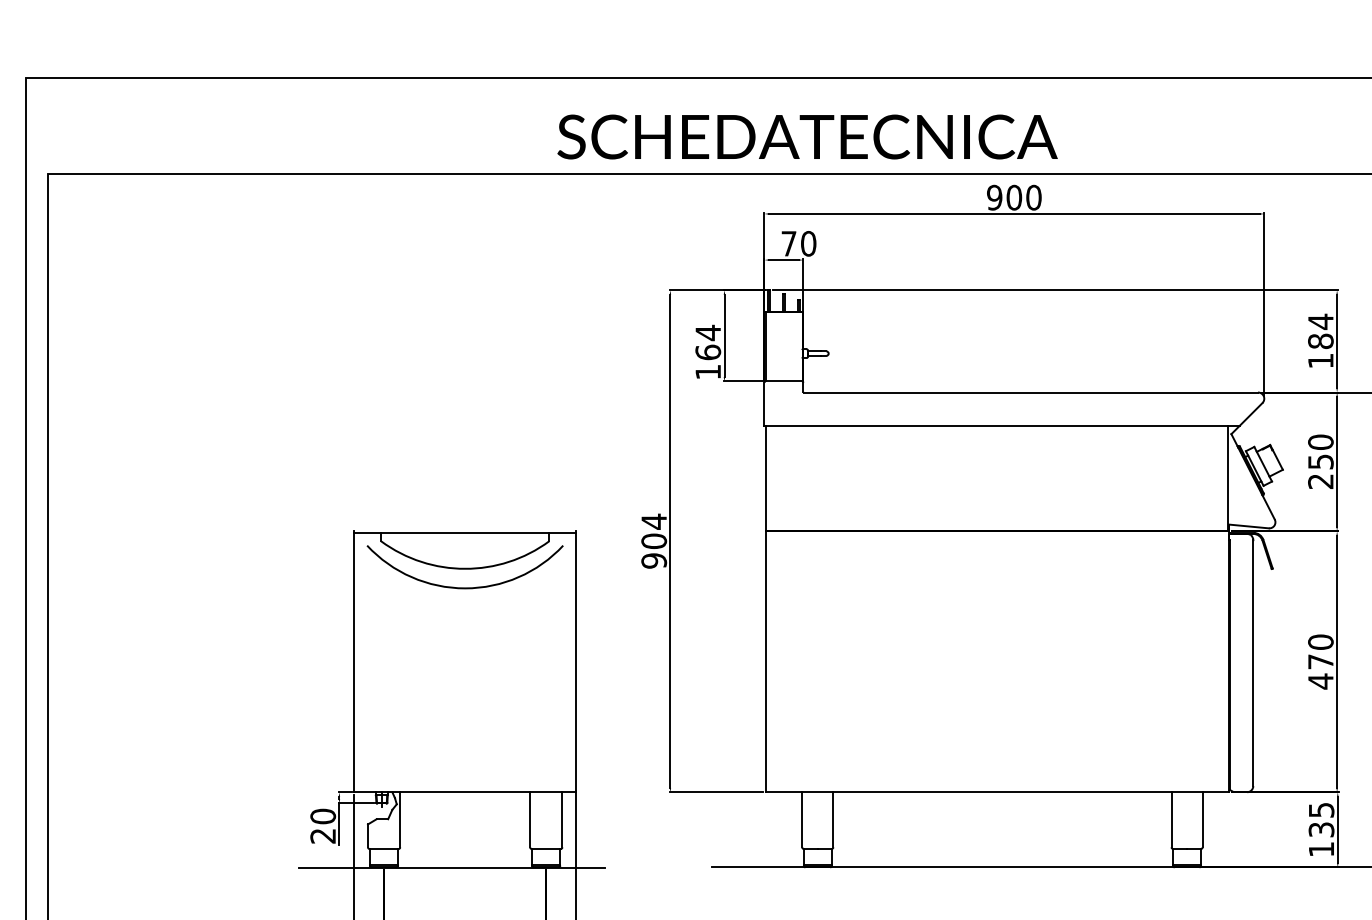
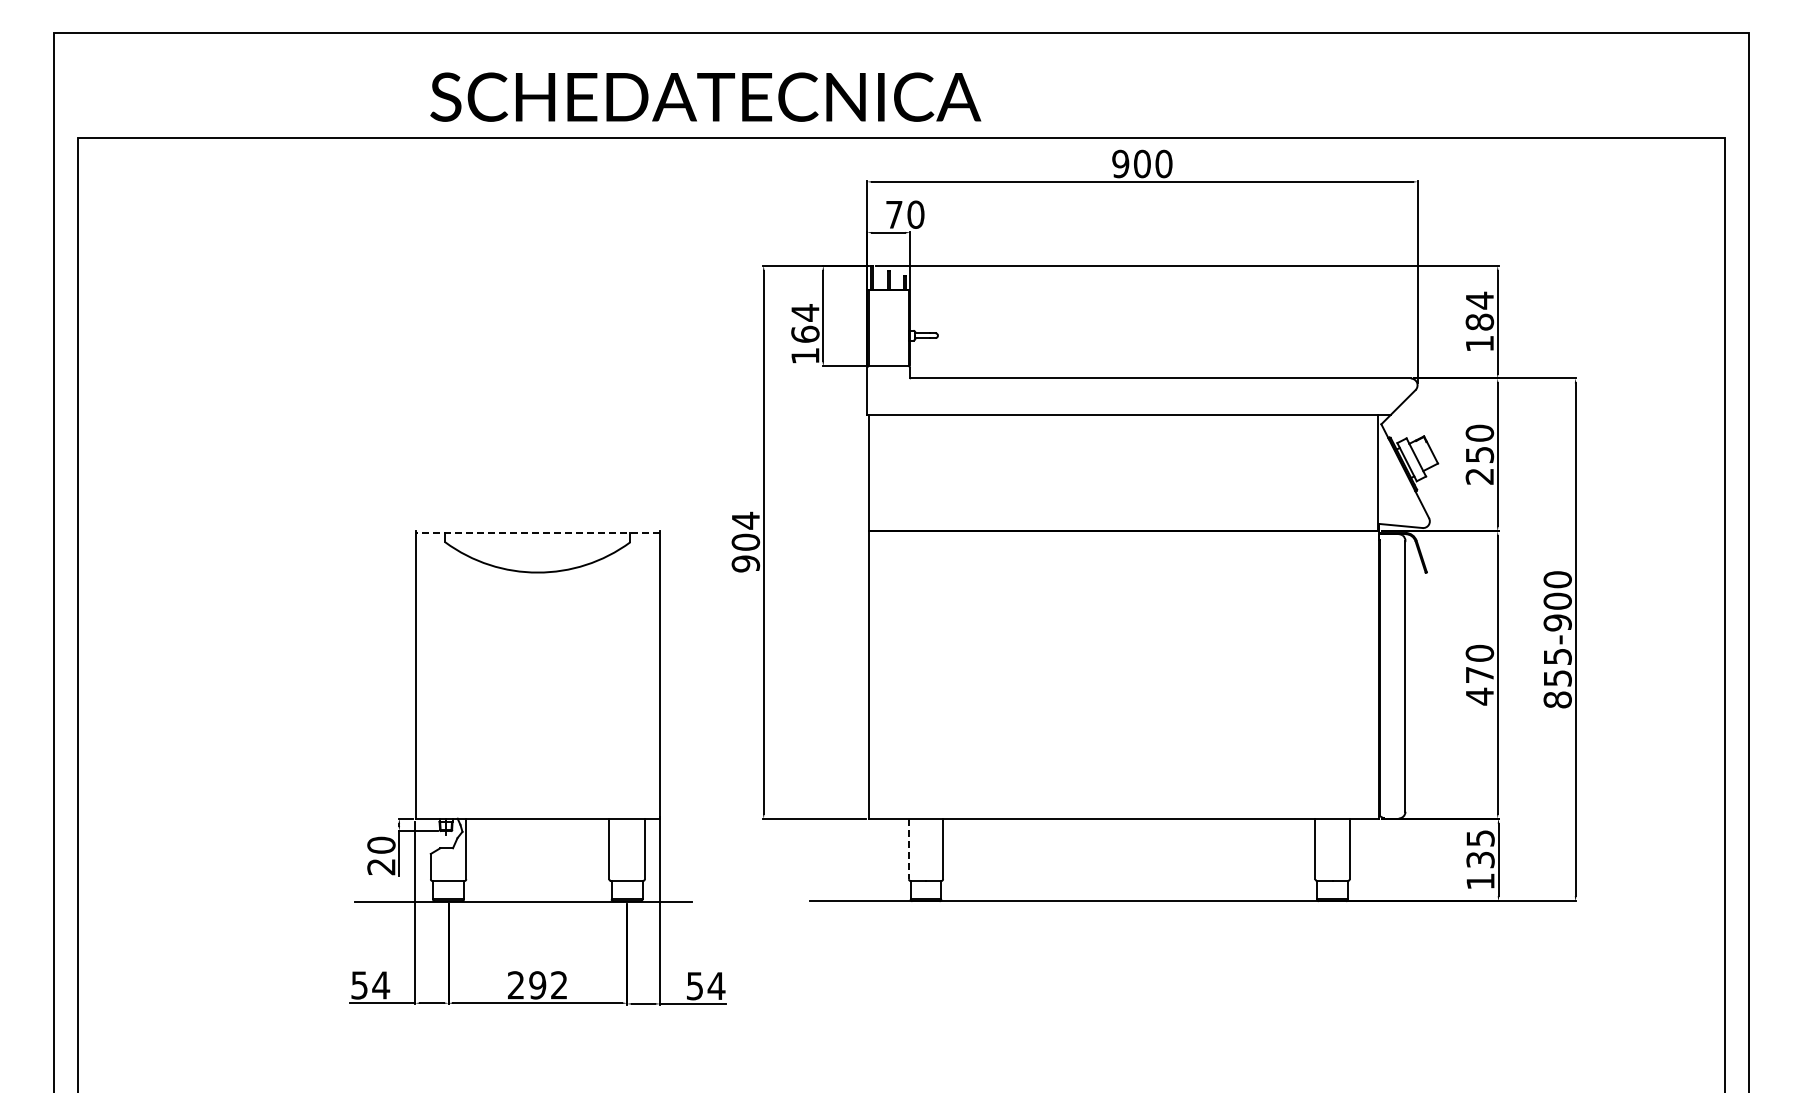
text: (807, 136) -> (705, 96), moved
line: (464, 532) -> (537, 532), solid -> dashed
arc: (464, 587) -> (537, 593), removed
line: (801, 820) -> (908, 849), solid -> dashed

